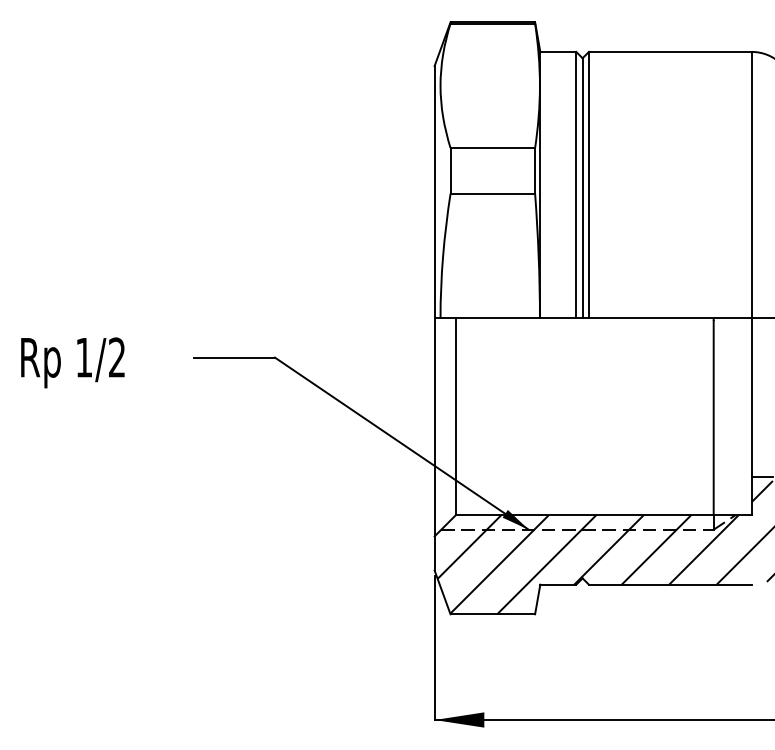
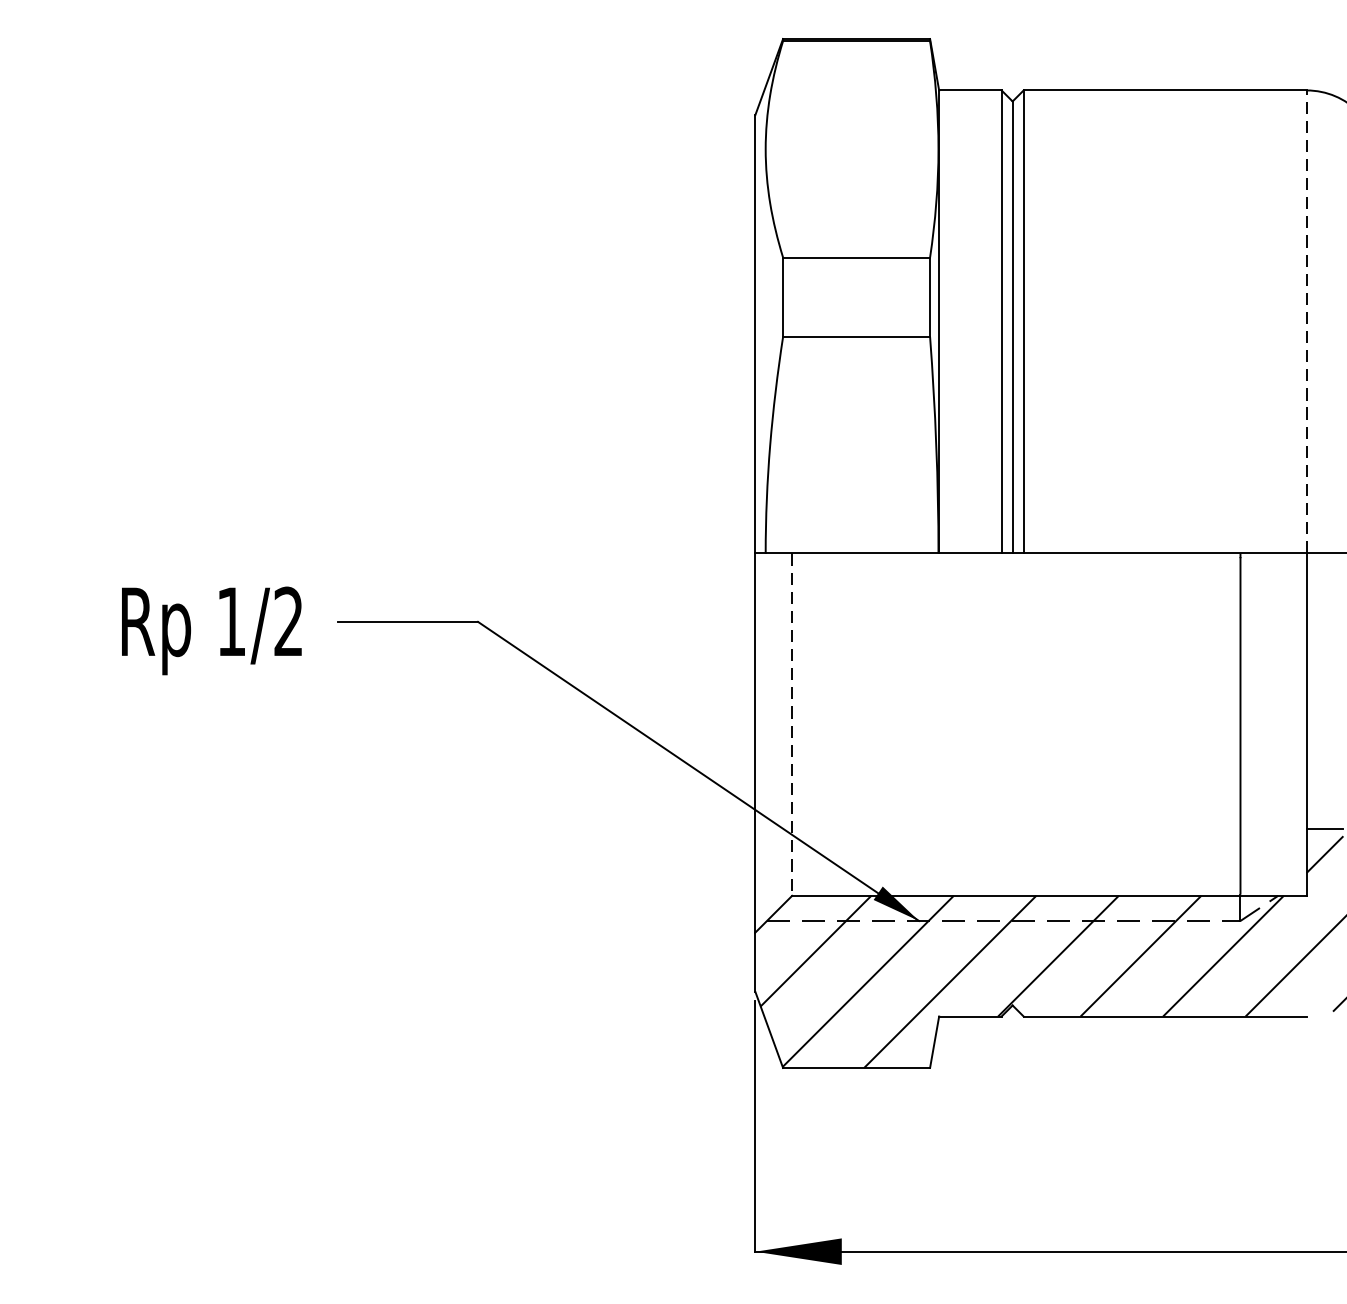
line: (751, 184) -> (1306, 320), solid -> dashed
text: (72, 362) -> (211, 630), moved
line: (455, 417) -> (791, 725), solid -> dashed

